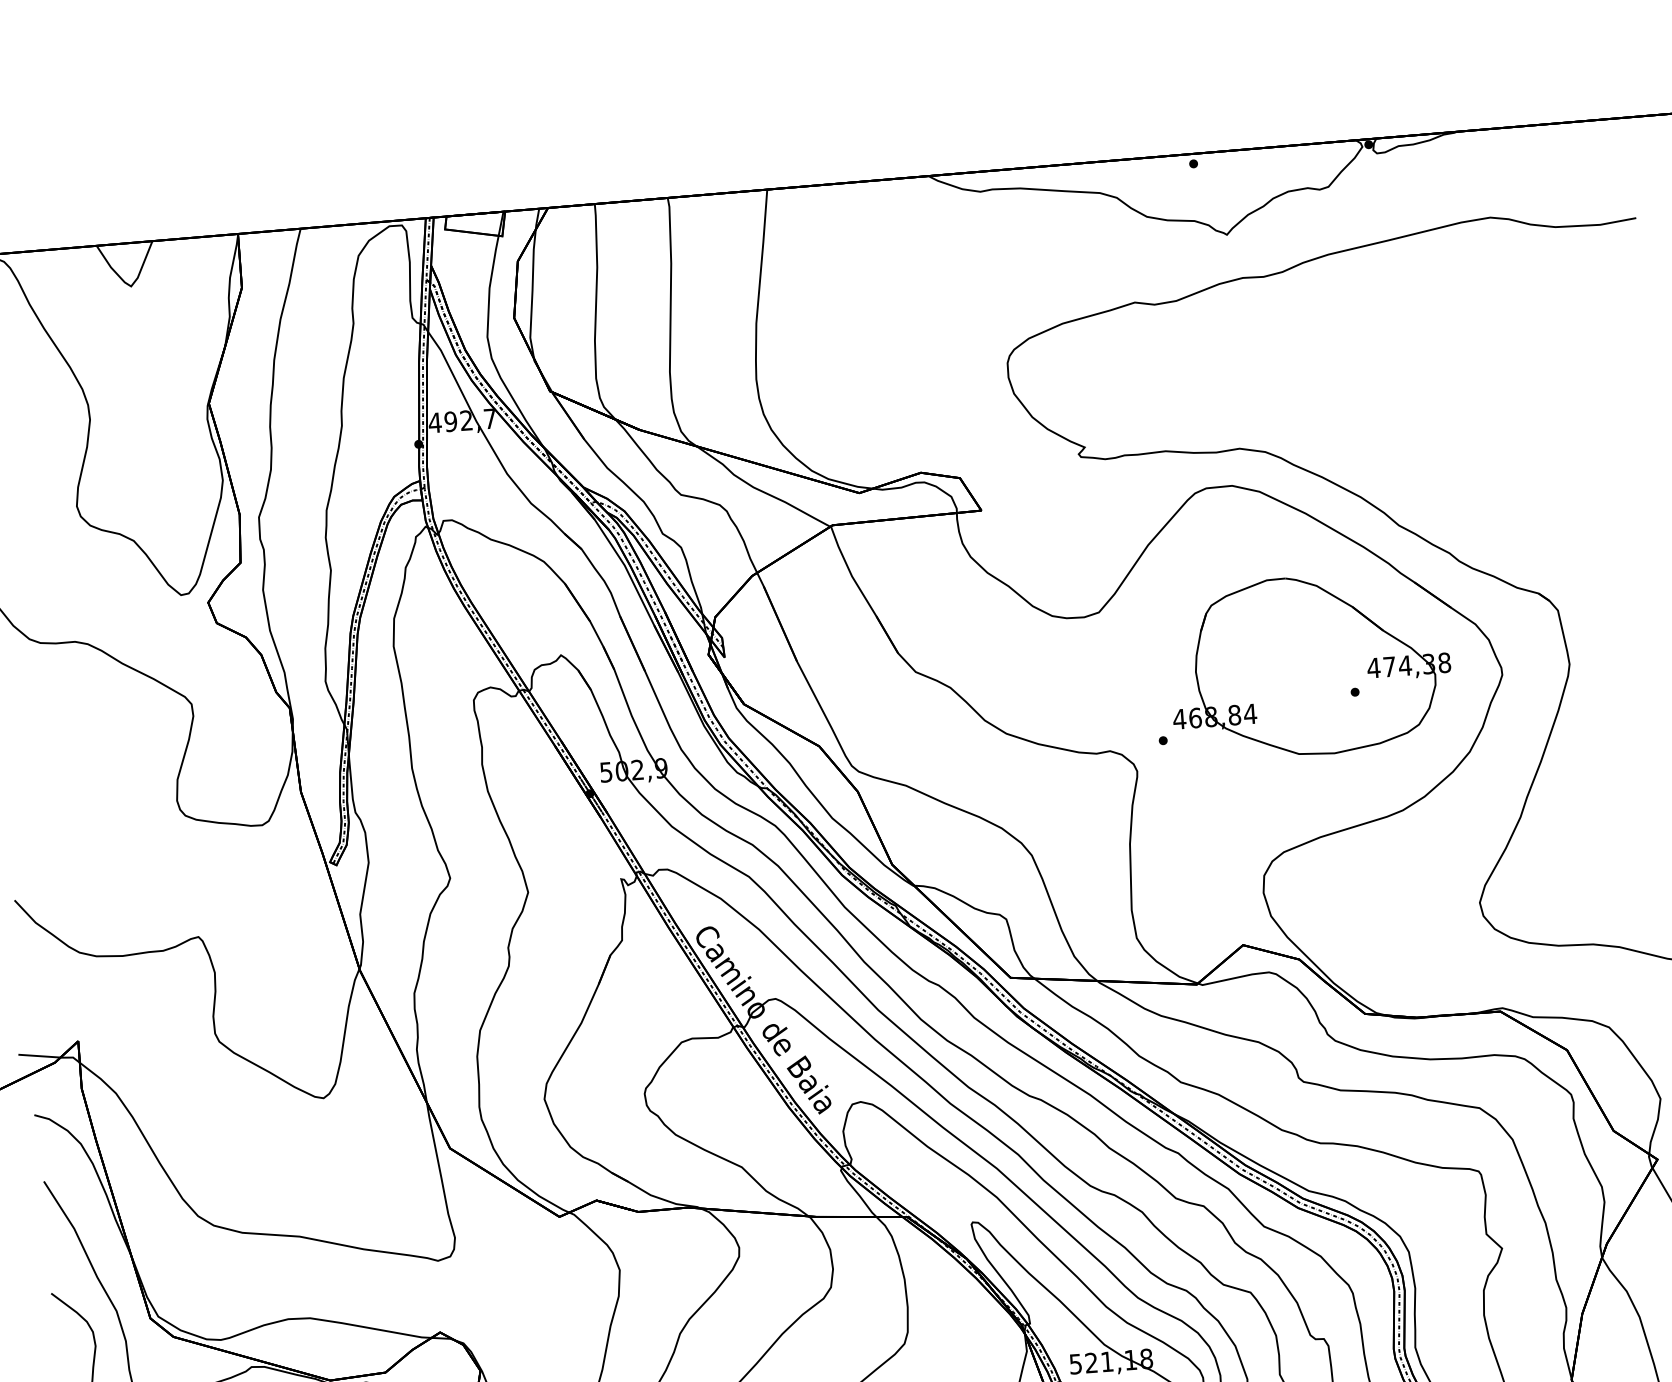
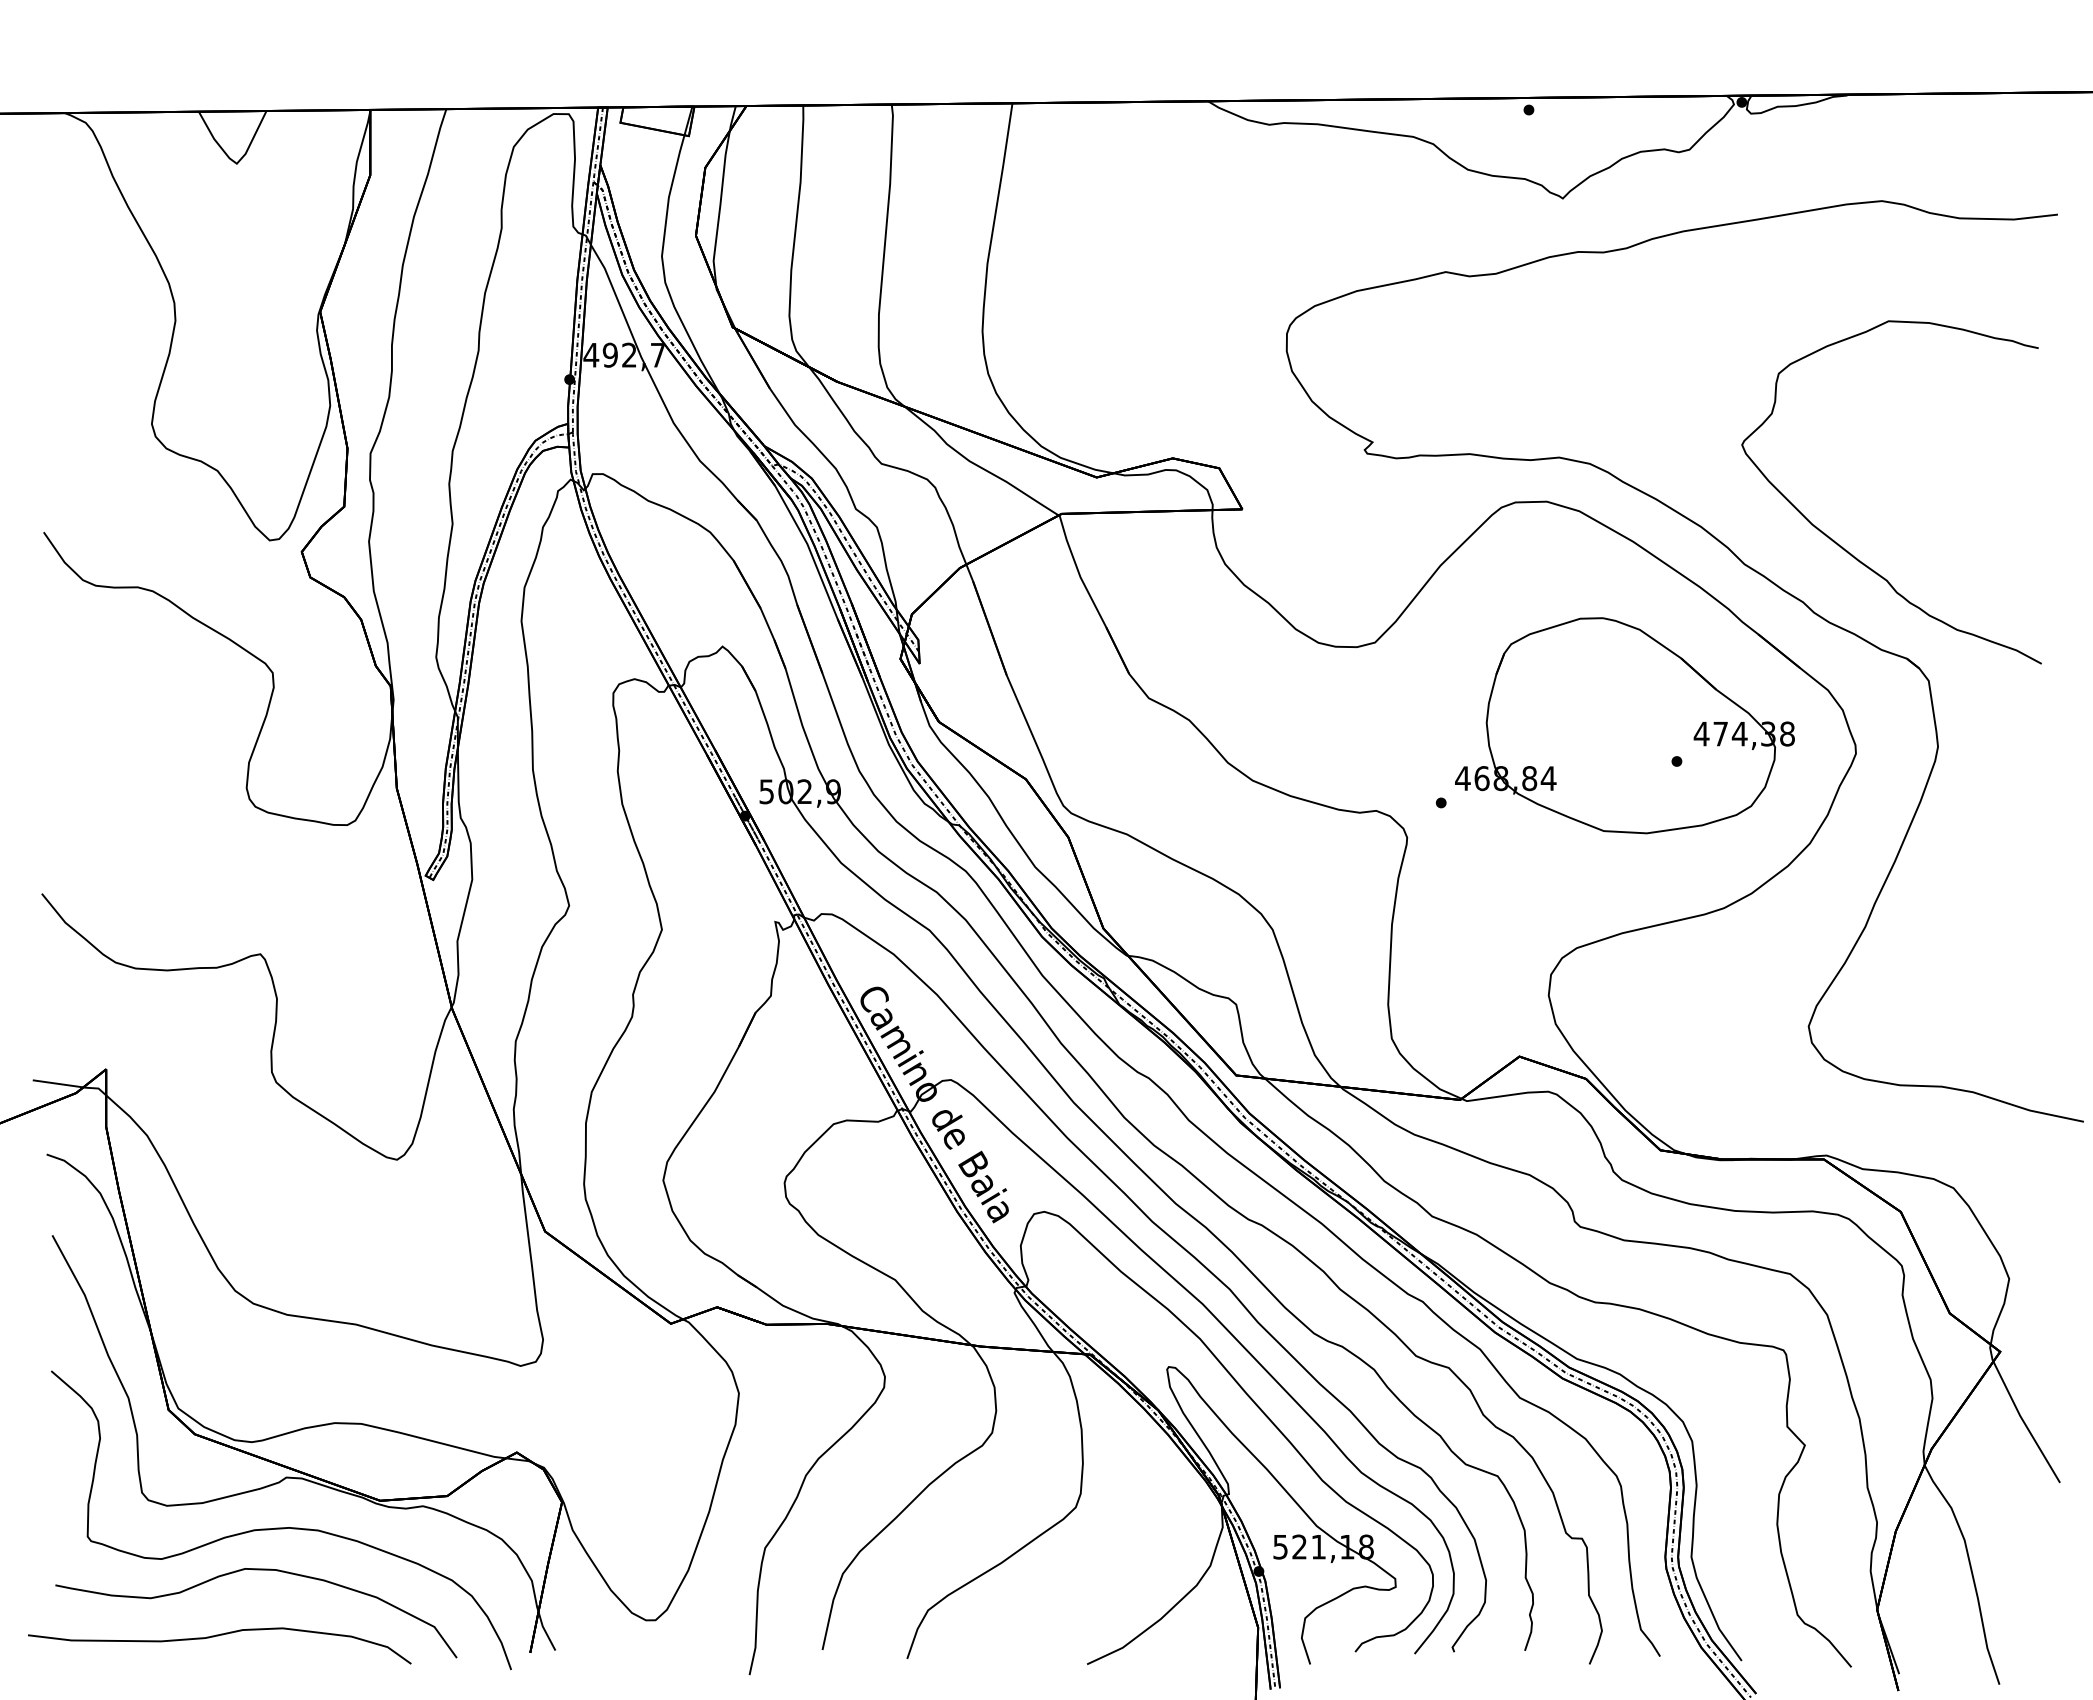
curve: (1482, 507) -> (1846, 549), added

